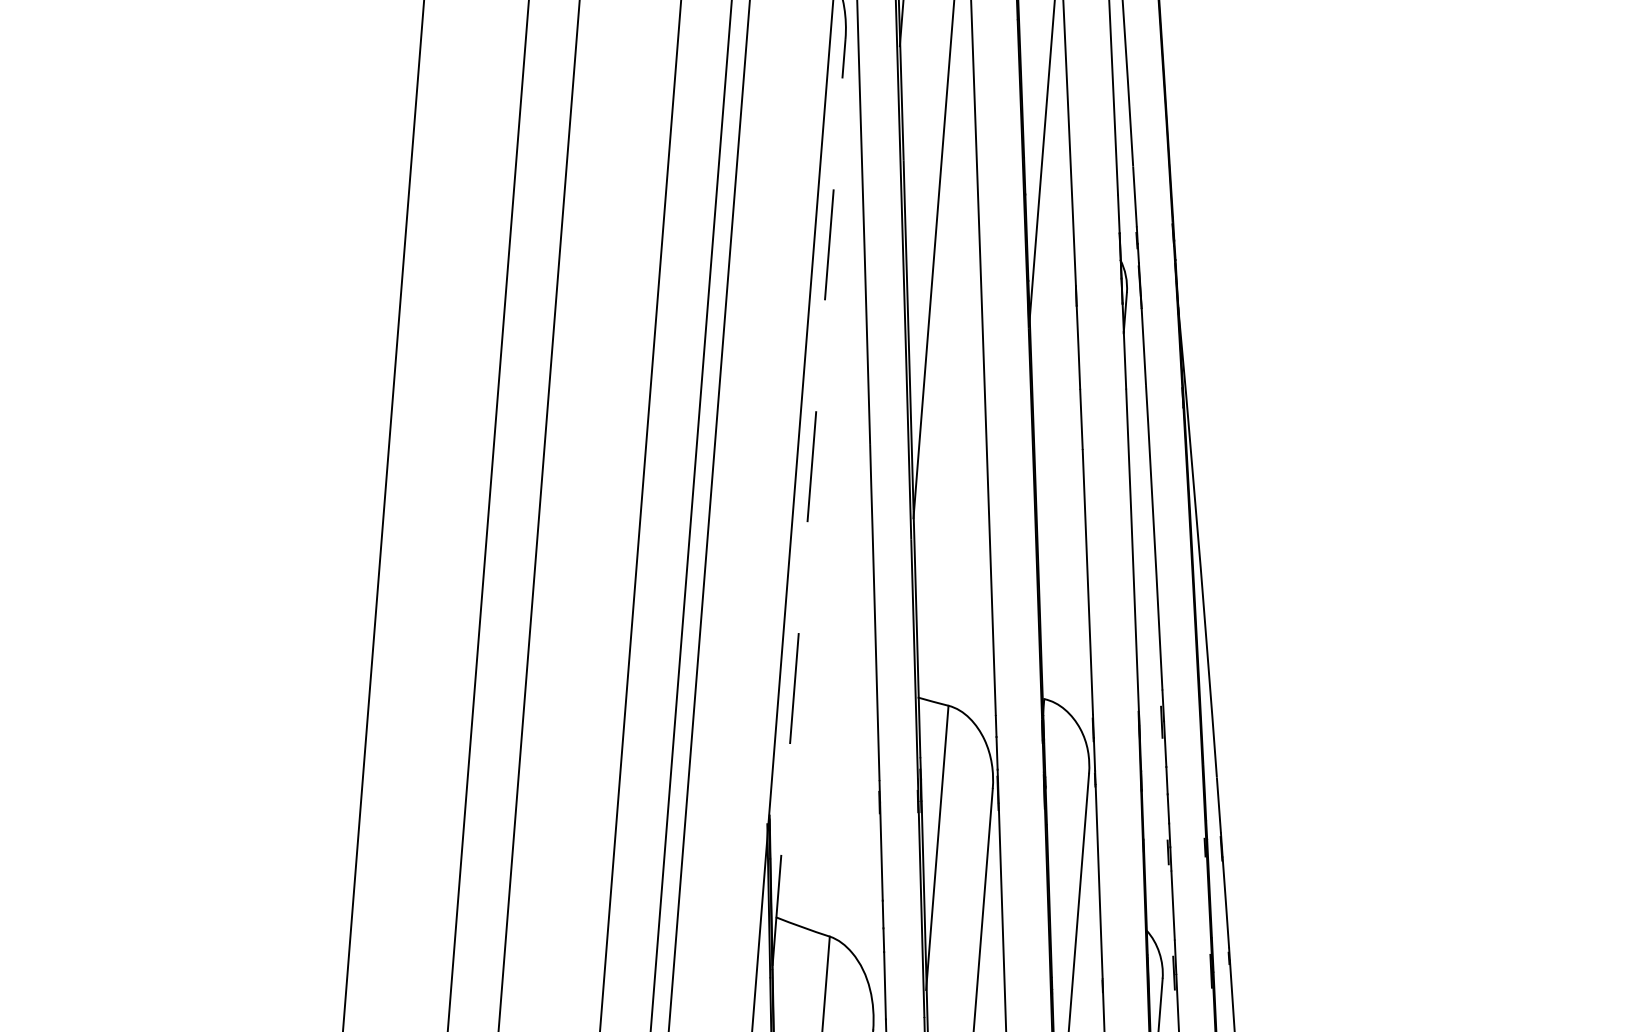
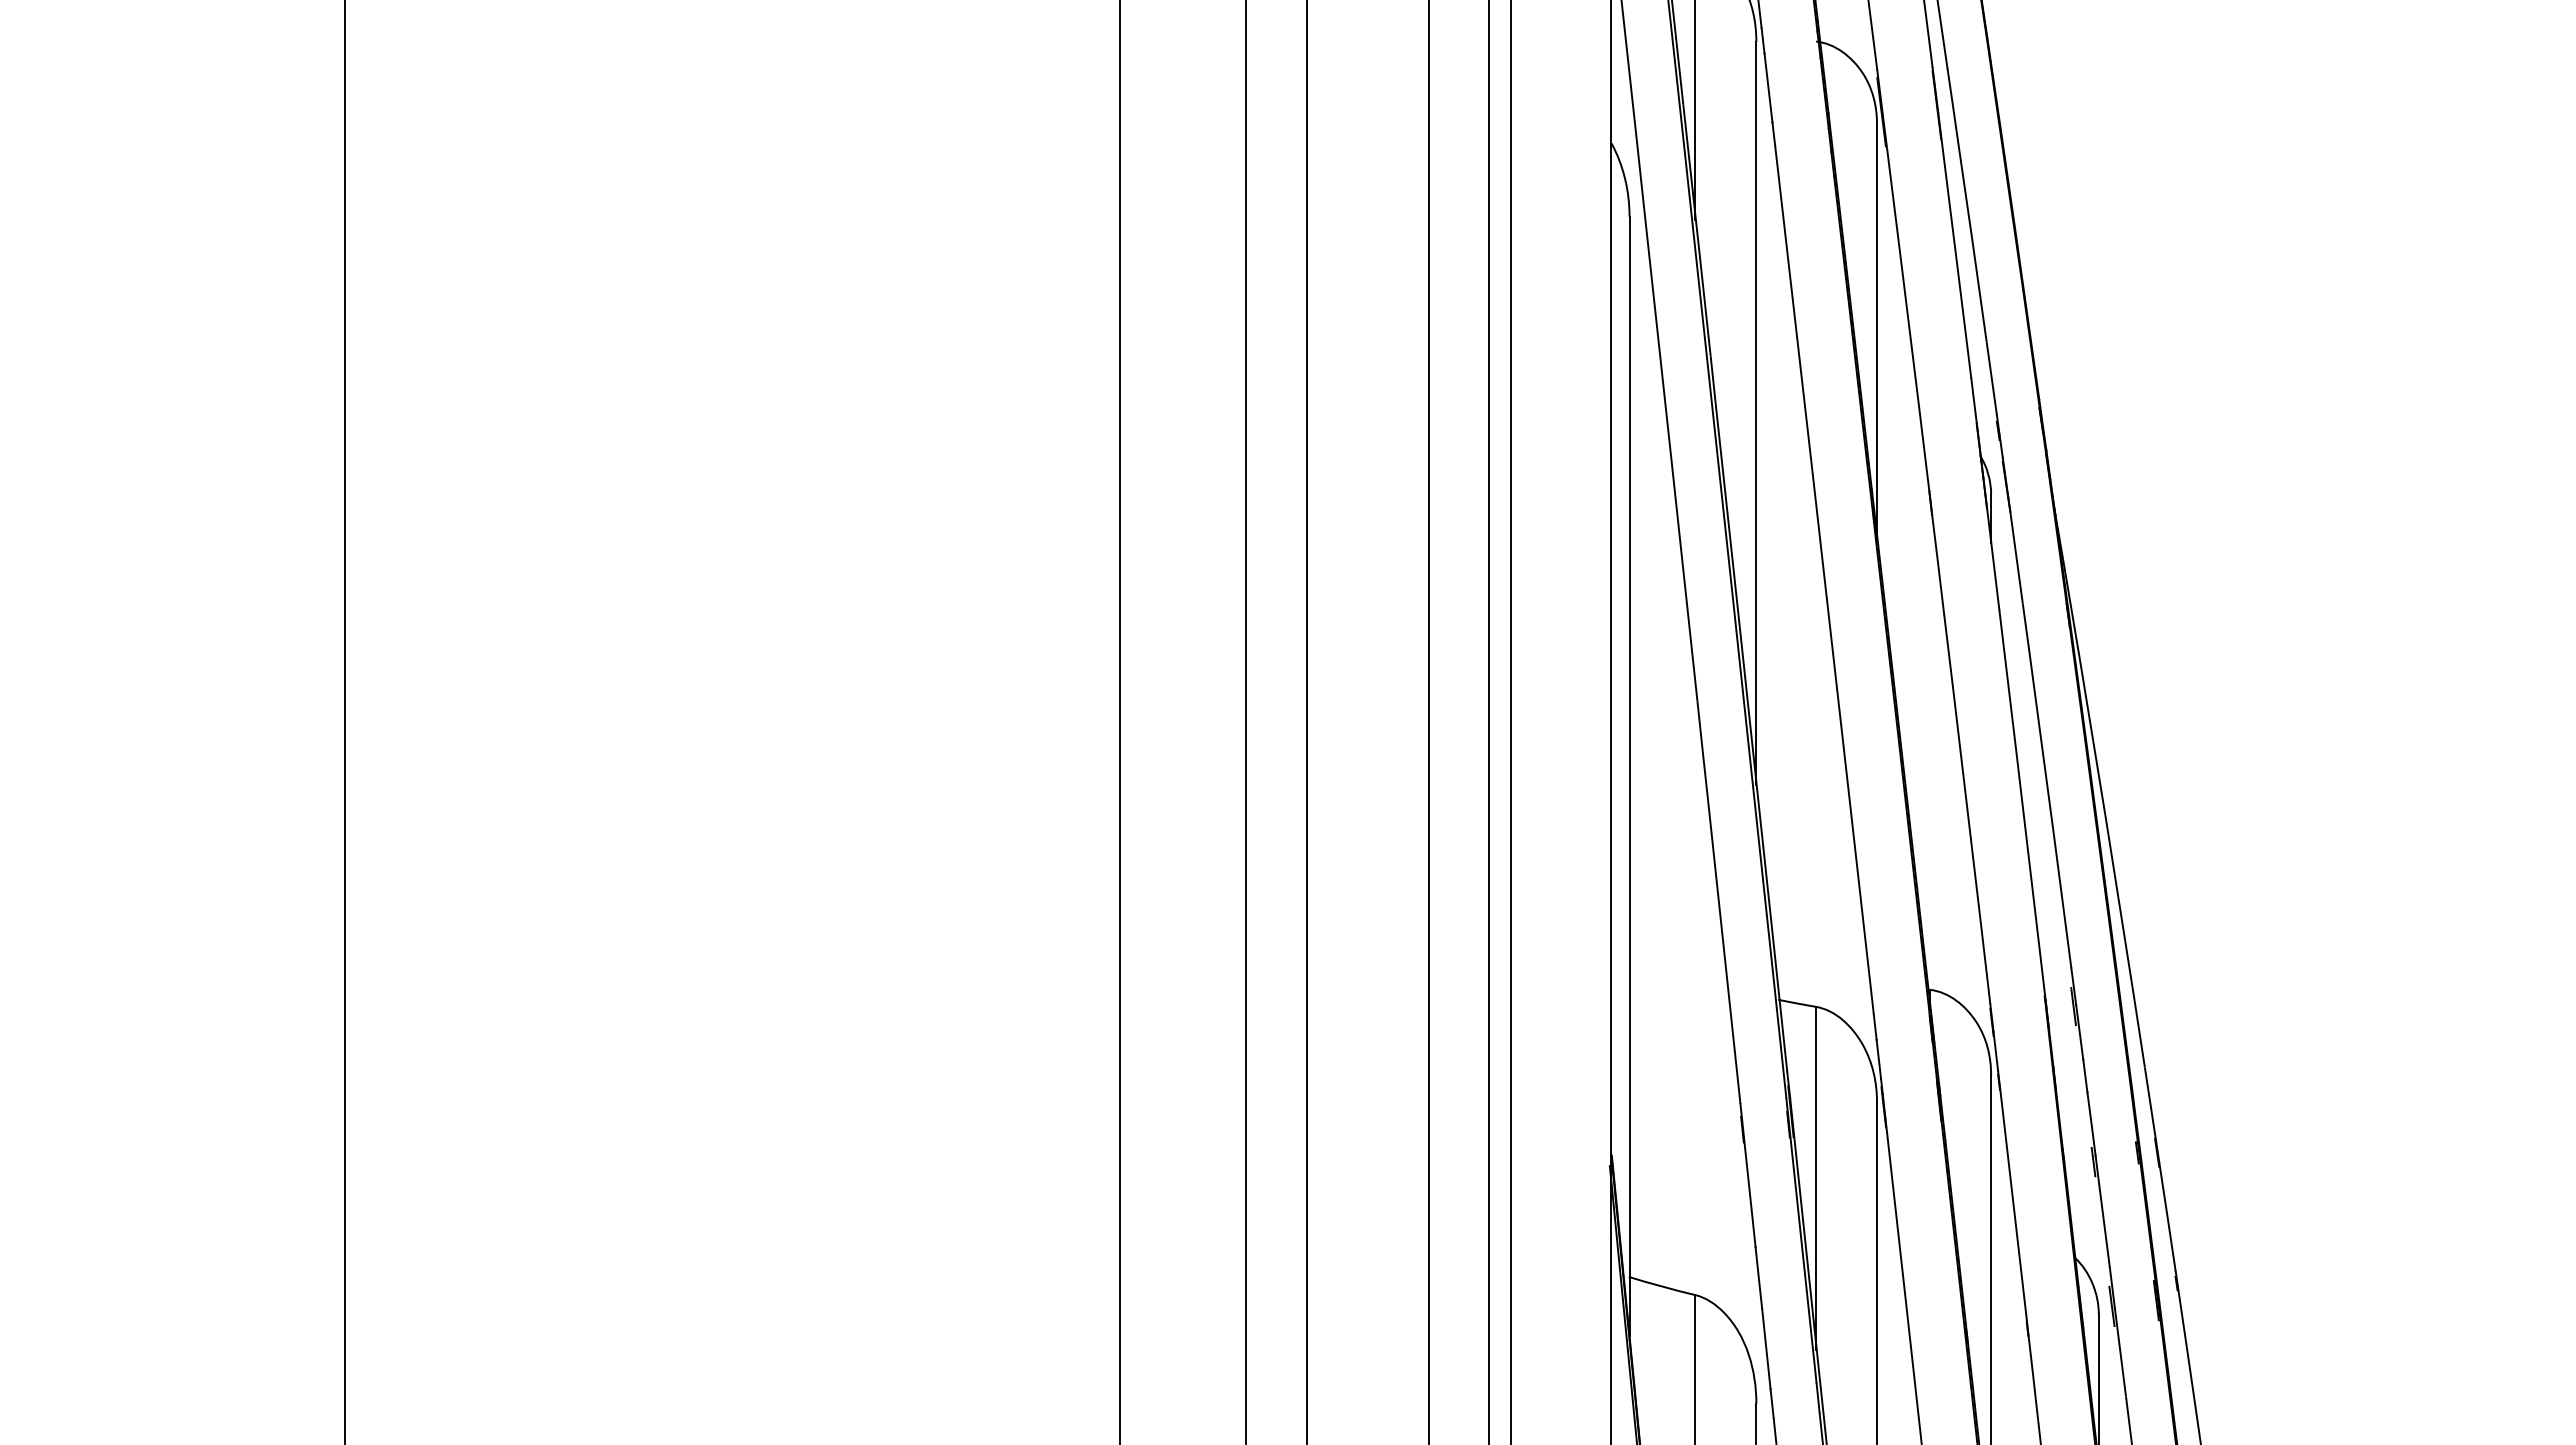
line: (809, 501) -> (1629, 775), dashed -> solid

